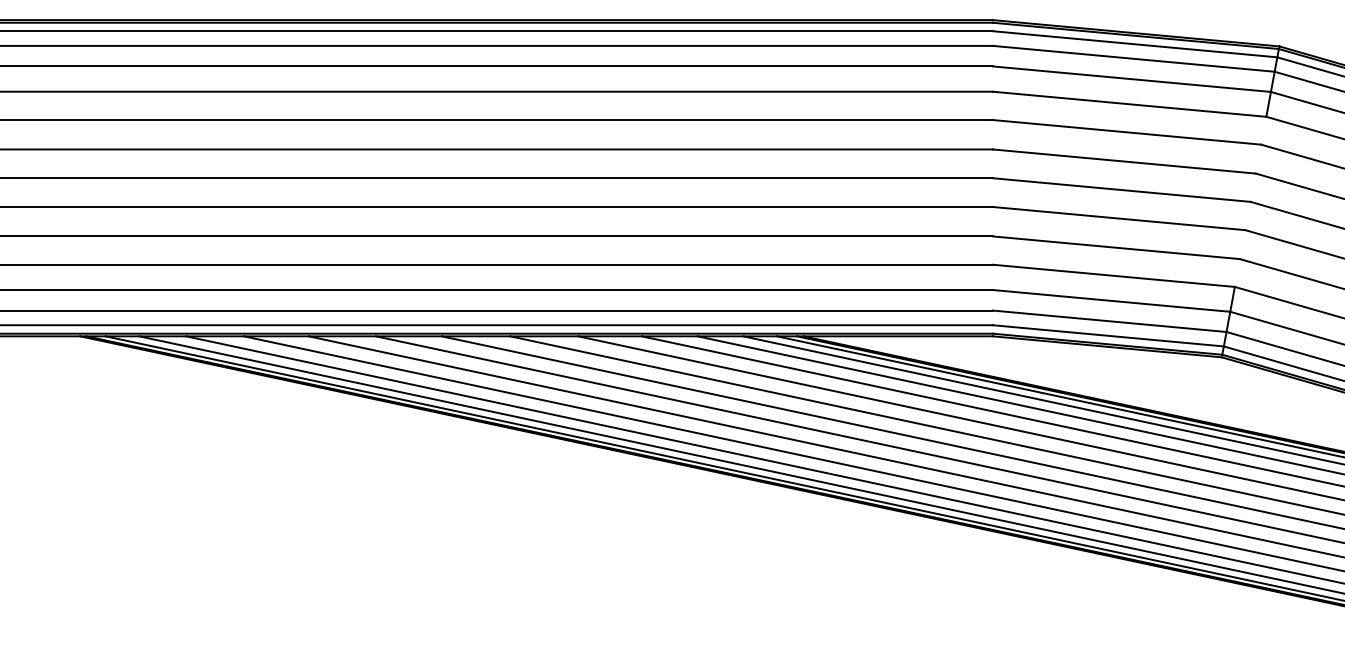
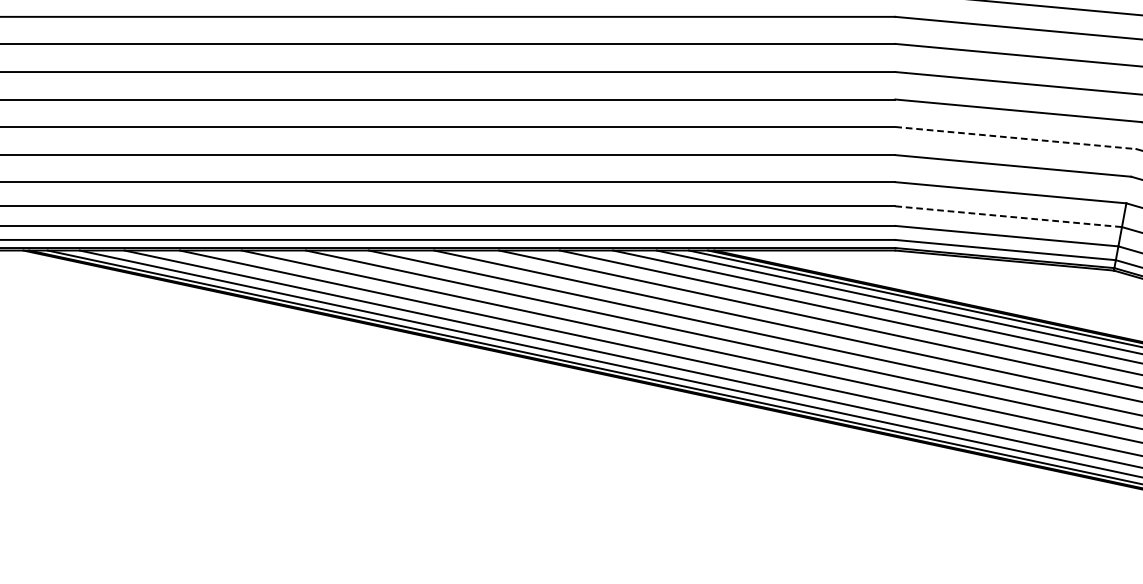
line: (1119, 218) -> (1016, 137), solid -> dashed
line: (1112, 300) -> (1009, 216), solid -> dashed

